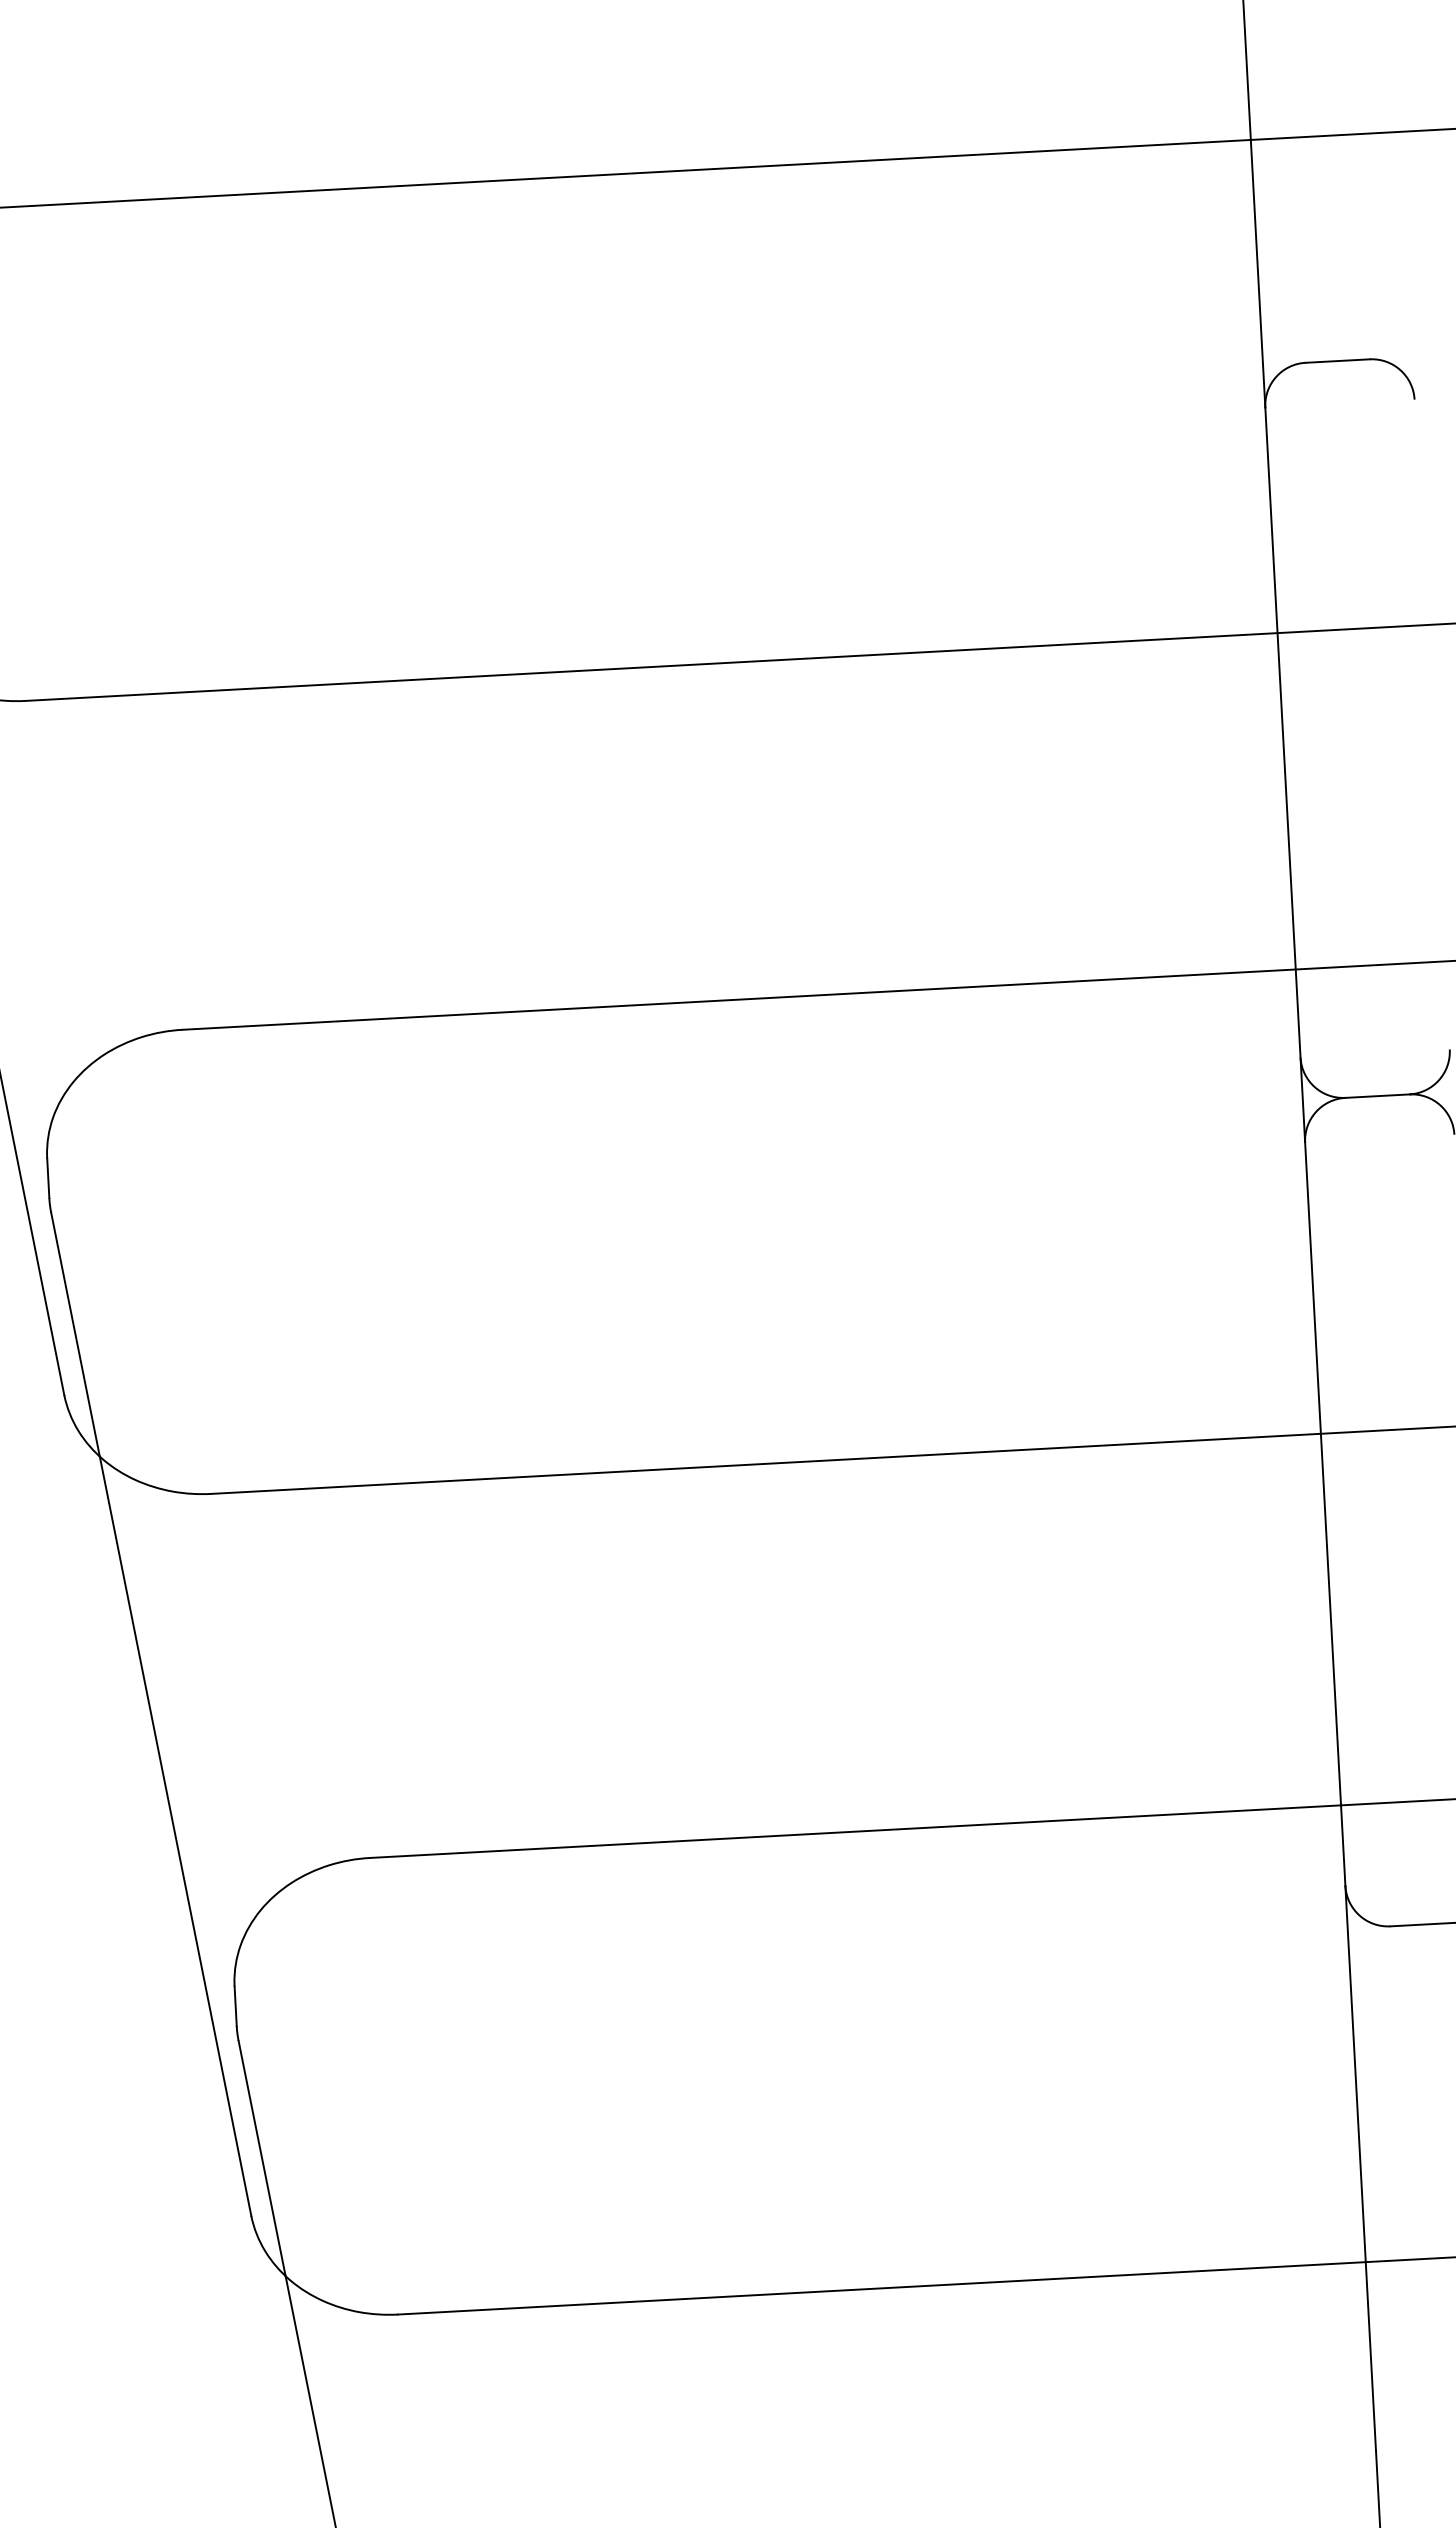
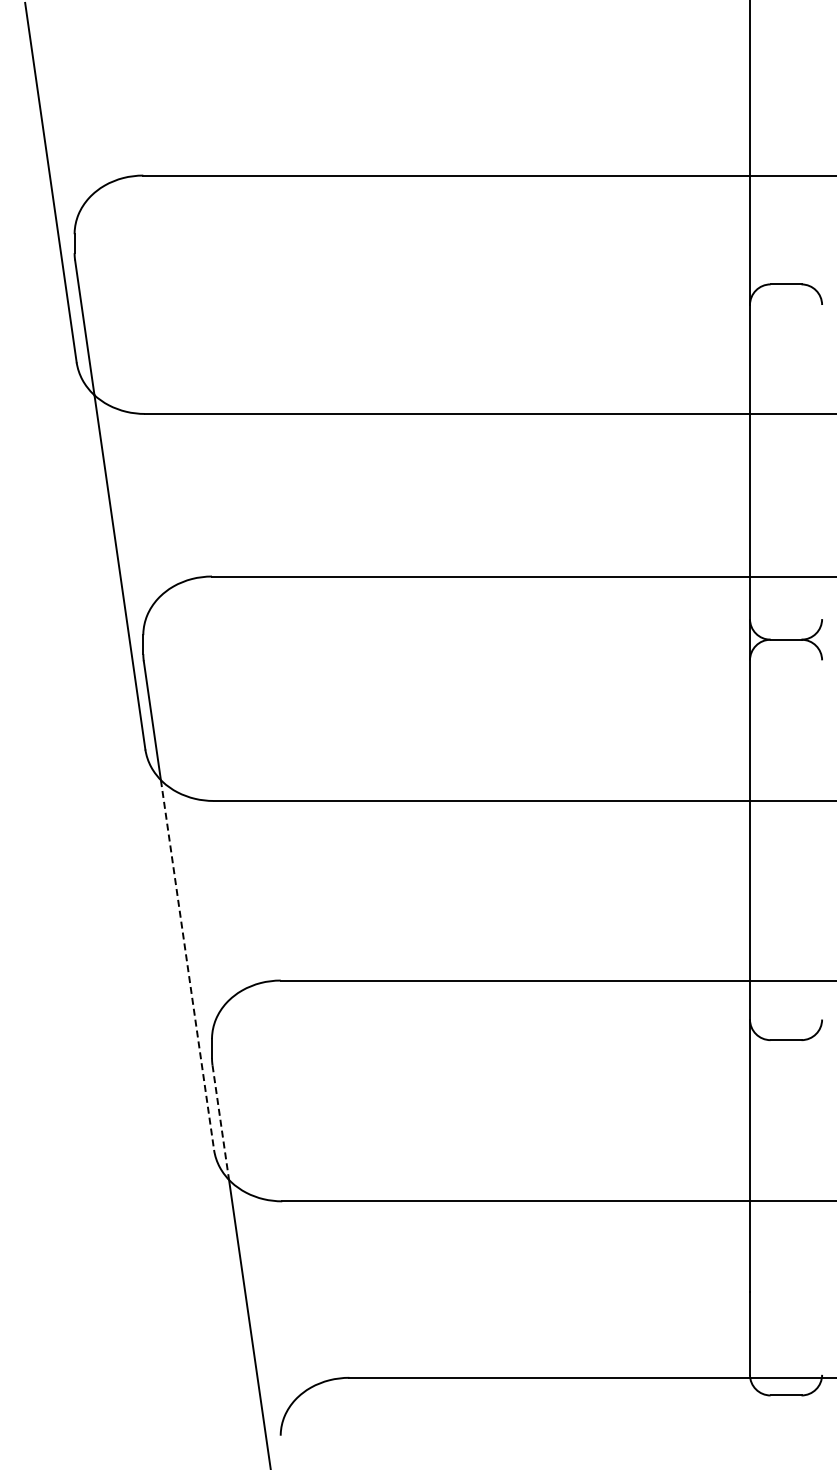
line: (175, 1837) -> (187, 965), solid -> dashed
line: (261, 2158) -> (220, 1122), solid -> dashed

